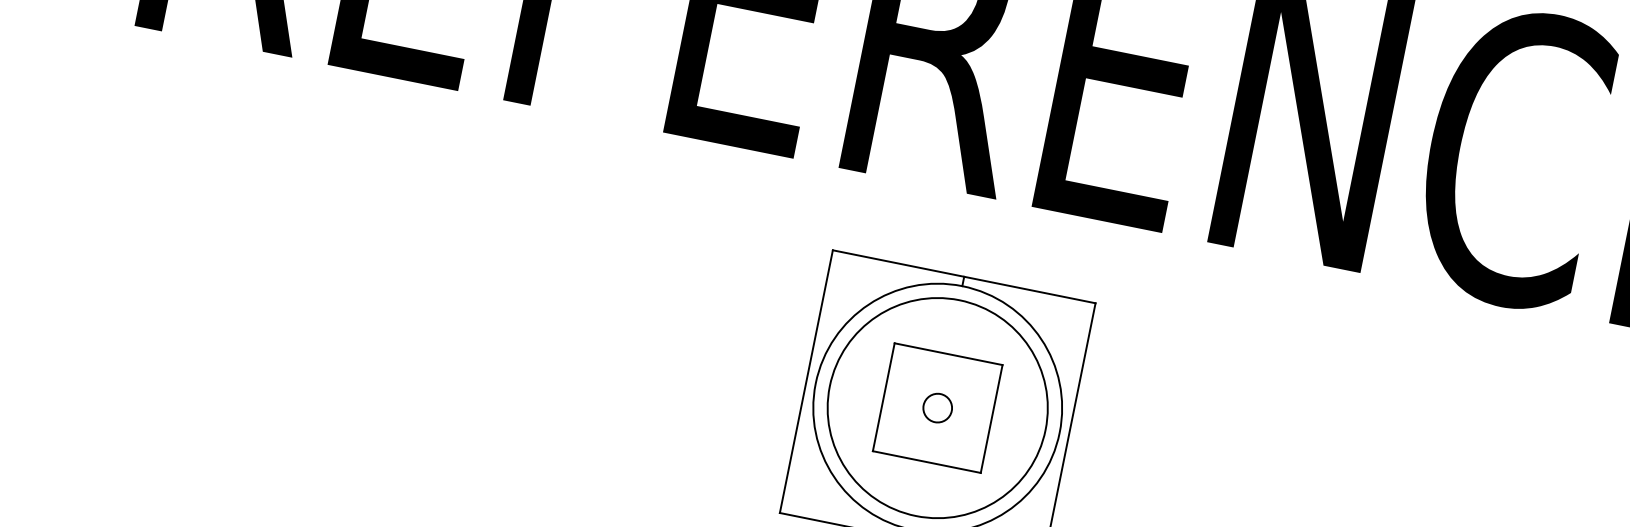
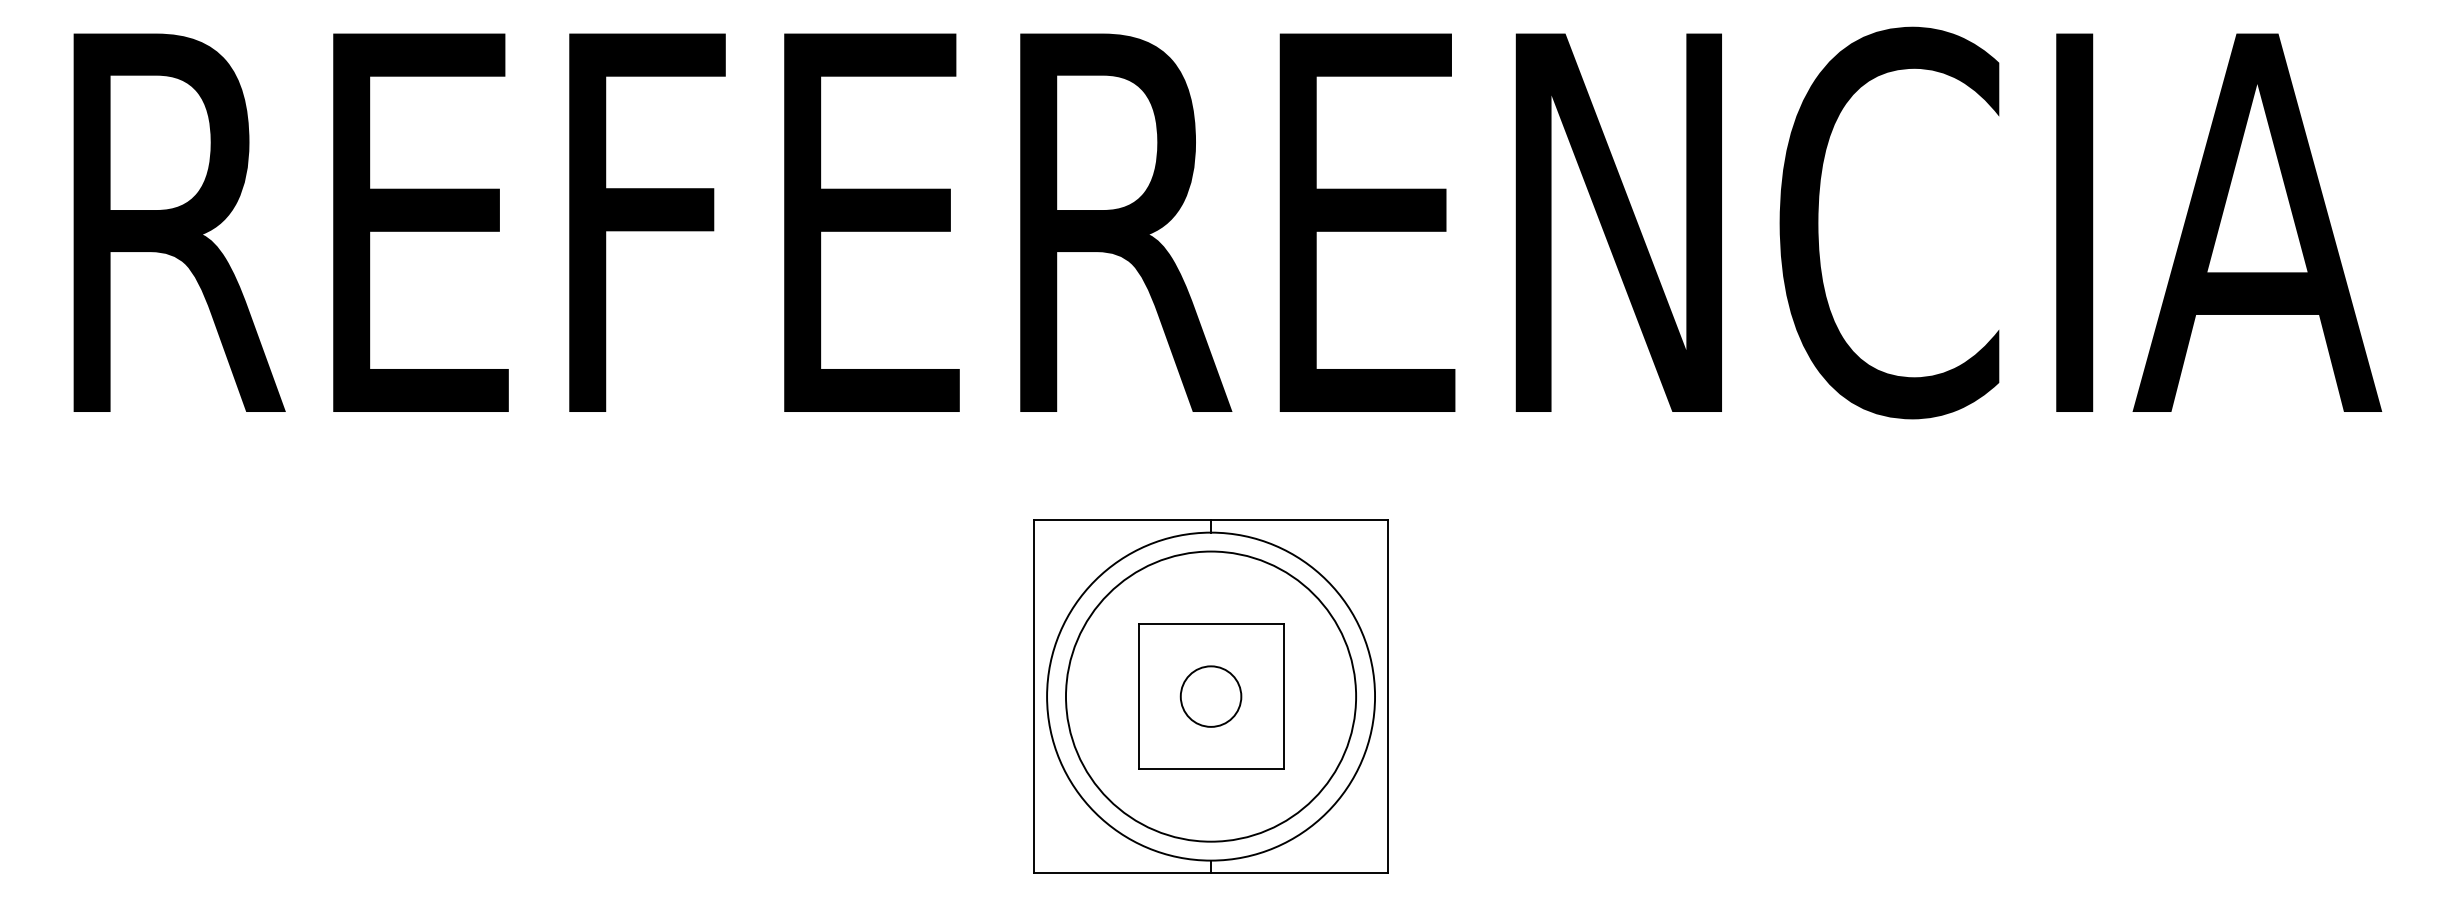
circle: (937, 407) -> (1210, 696), size x1.6

